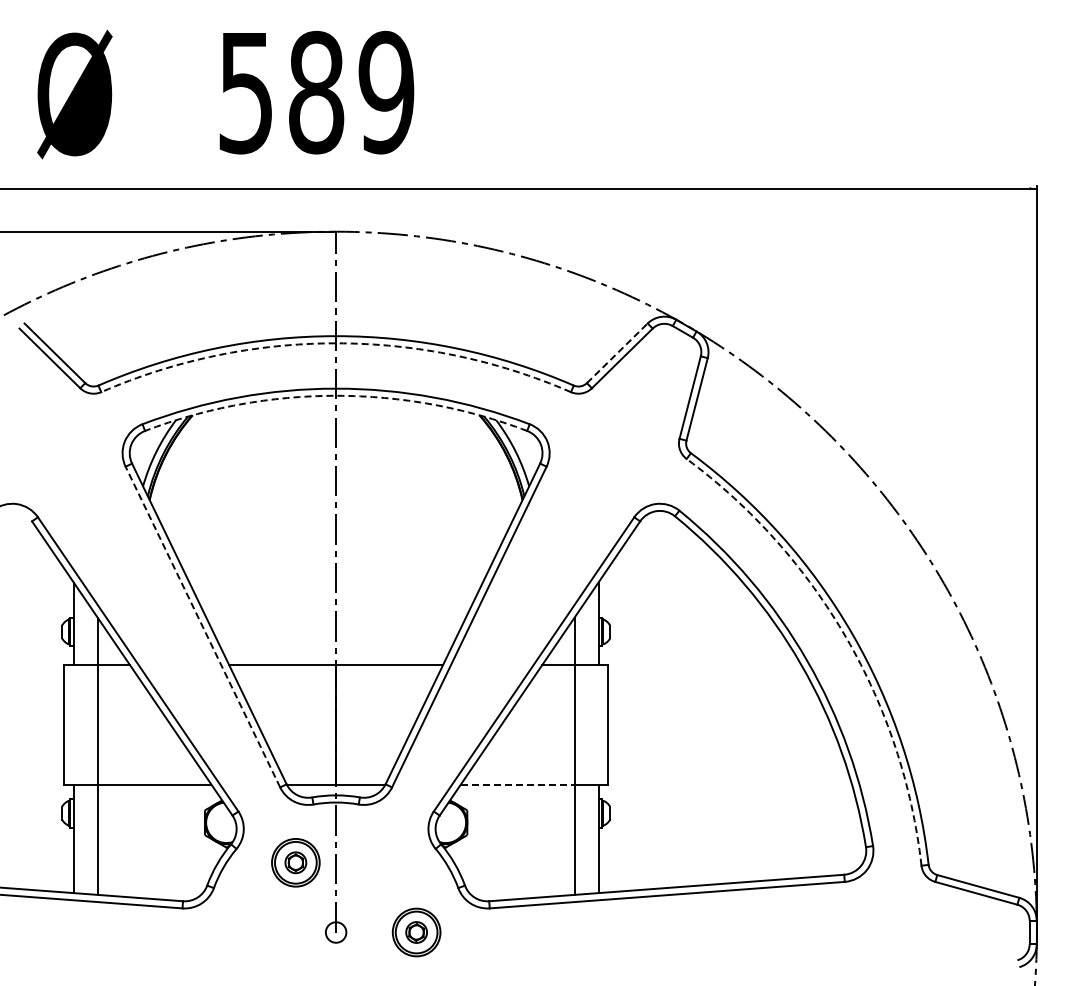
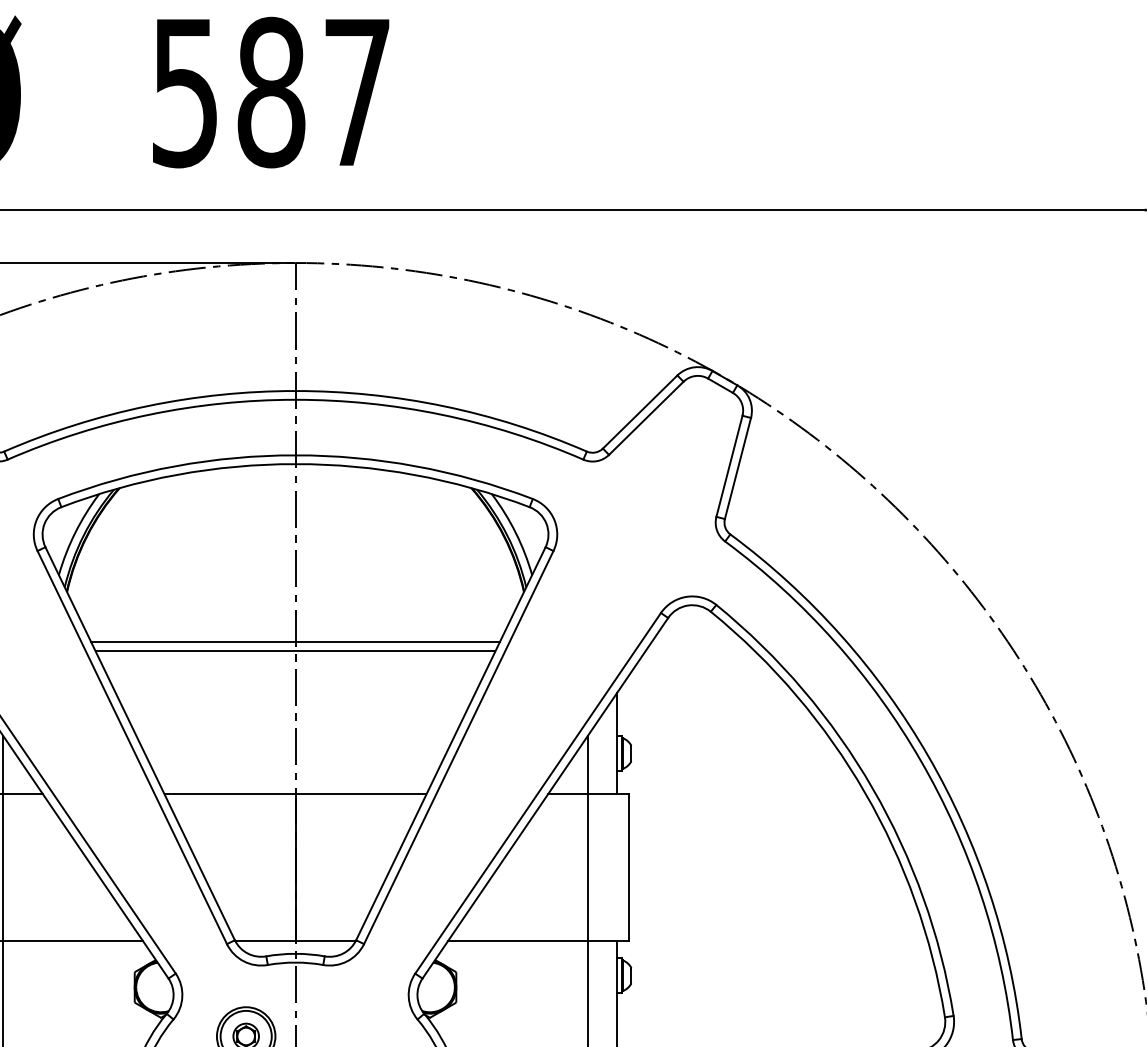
text: (386, 92) -> (357, 92), 589 -> 587
arc: (336, 343) -> (295, 400), dashed -> solid
line: (617, 353) -> (640, 412), dashed -> solid
arc: (336, 395) -> (295, 463), dashed -> solid
line: (335, 541) -> (294, 642), added
line: (335, 548) -> (294, 651), added
line: (202, 626) -> (131, 746), dashed -> solid
arc: (846, 637) -> (921, 760), dashed -> solid
line: (517, 784) -> (517, 940), dashed -> solid

